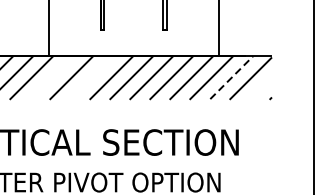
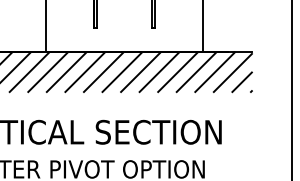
line: (51, 78) -> (47, 72), added
line: (90, 78) -> (84, 72), added
line: (232, 78) -> (215, 72), dashed -> solid
line: (260, 88) -> (241, 82), added

